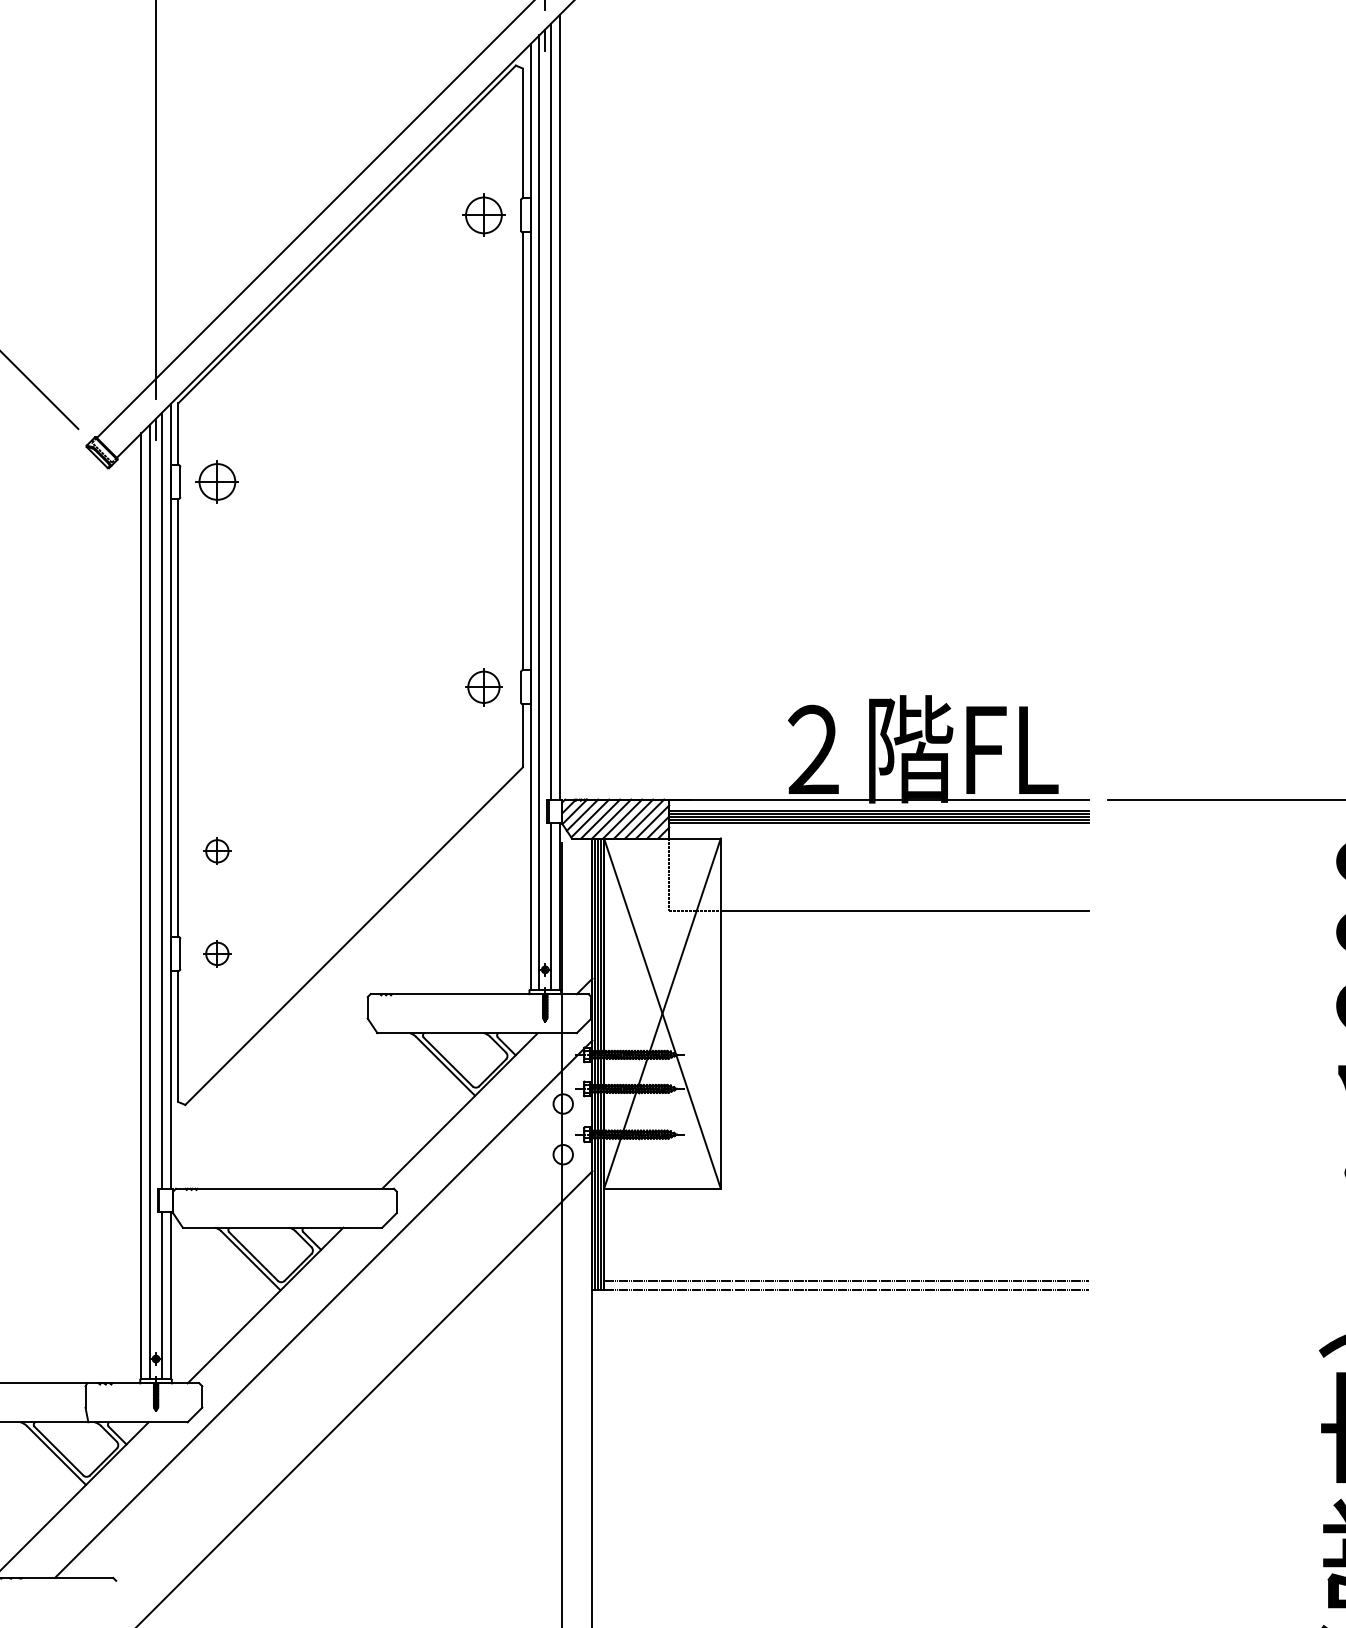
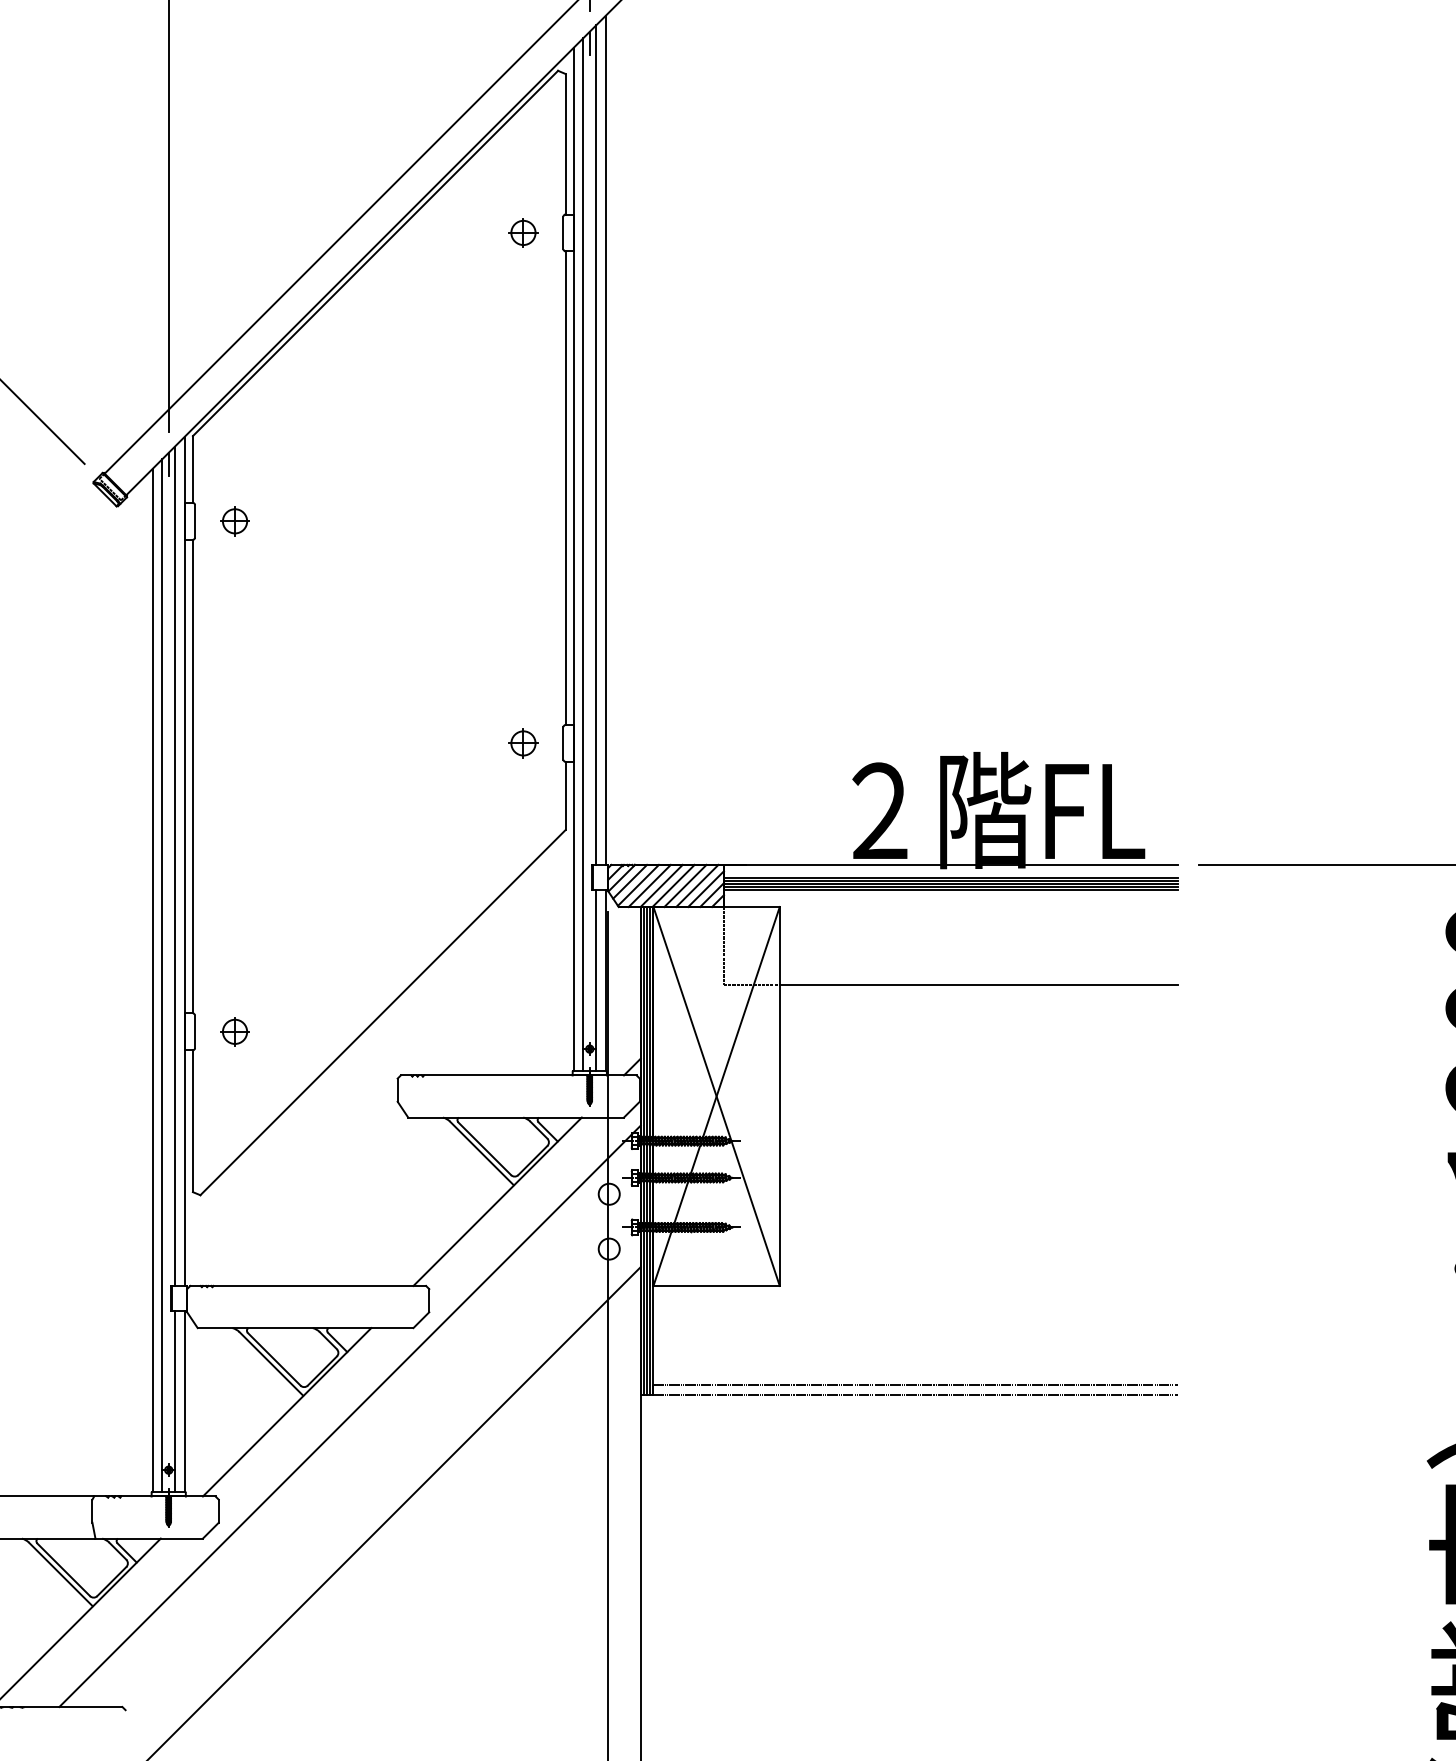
part: (483, 215) -> (523, 232), size x0.62
part: (216, 482) -> (234, 521), size x0.62
part: (483, 687) -> (523, 743), size x0.71
part: (216, 850) -> (234, 920), removed

